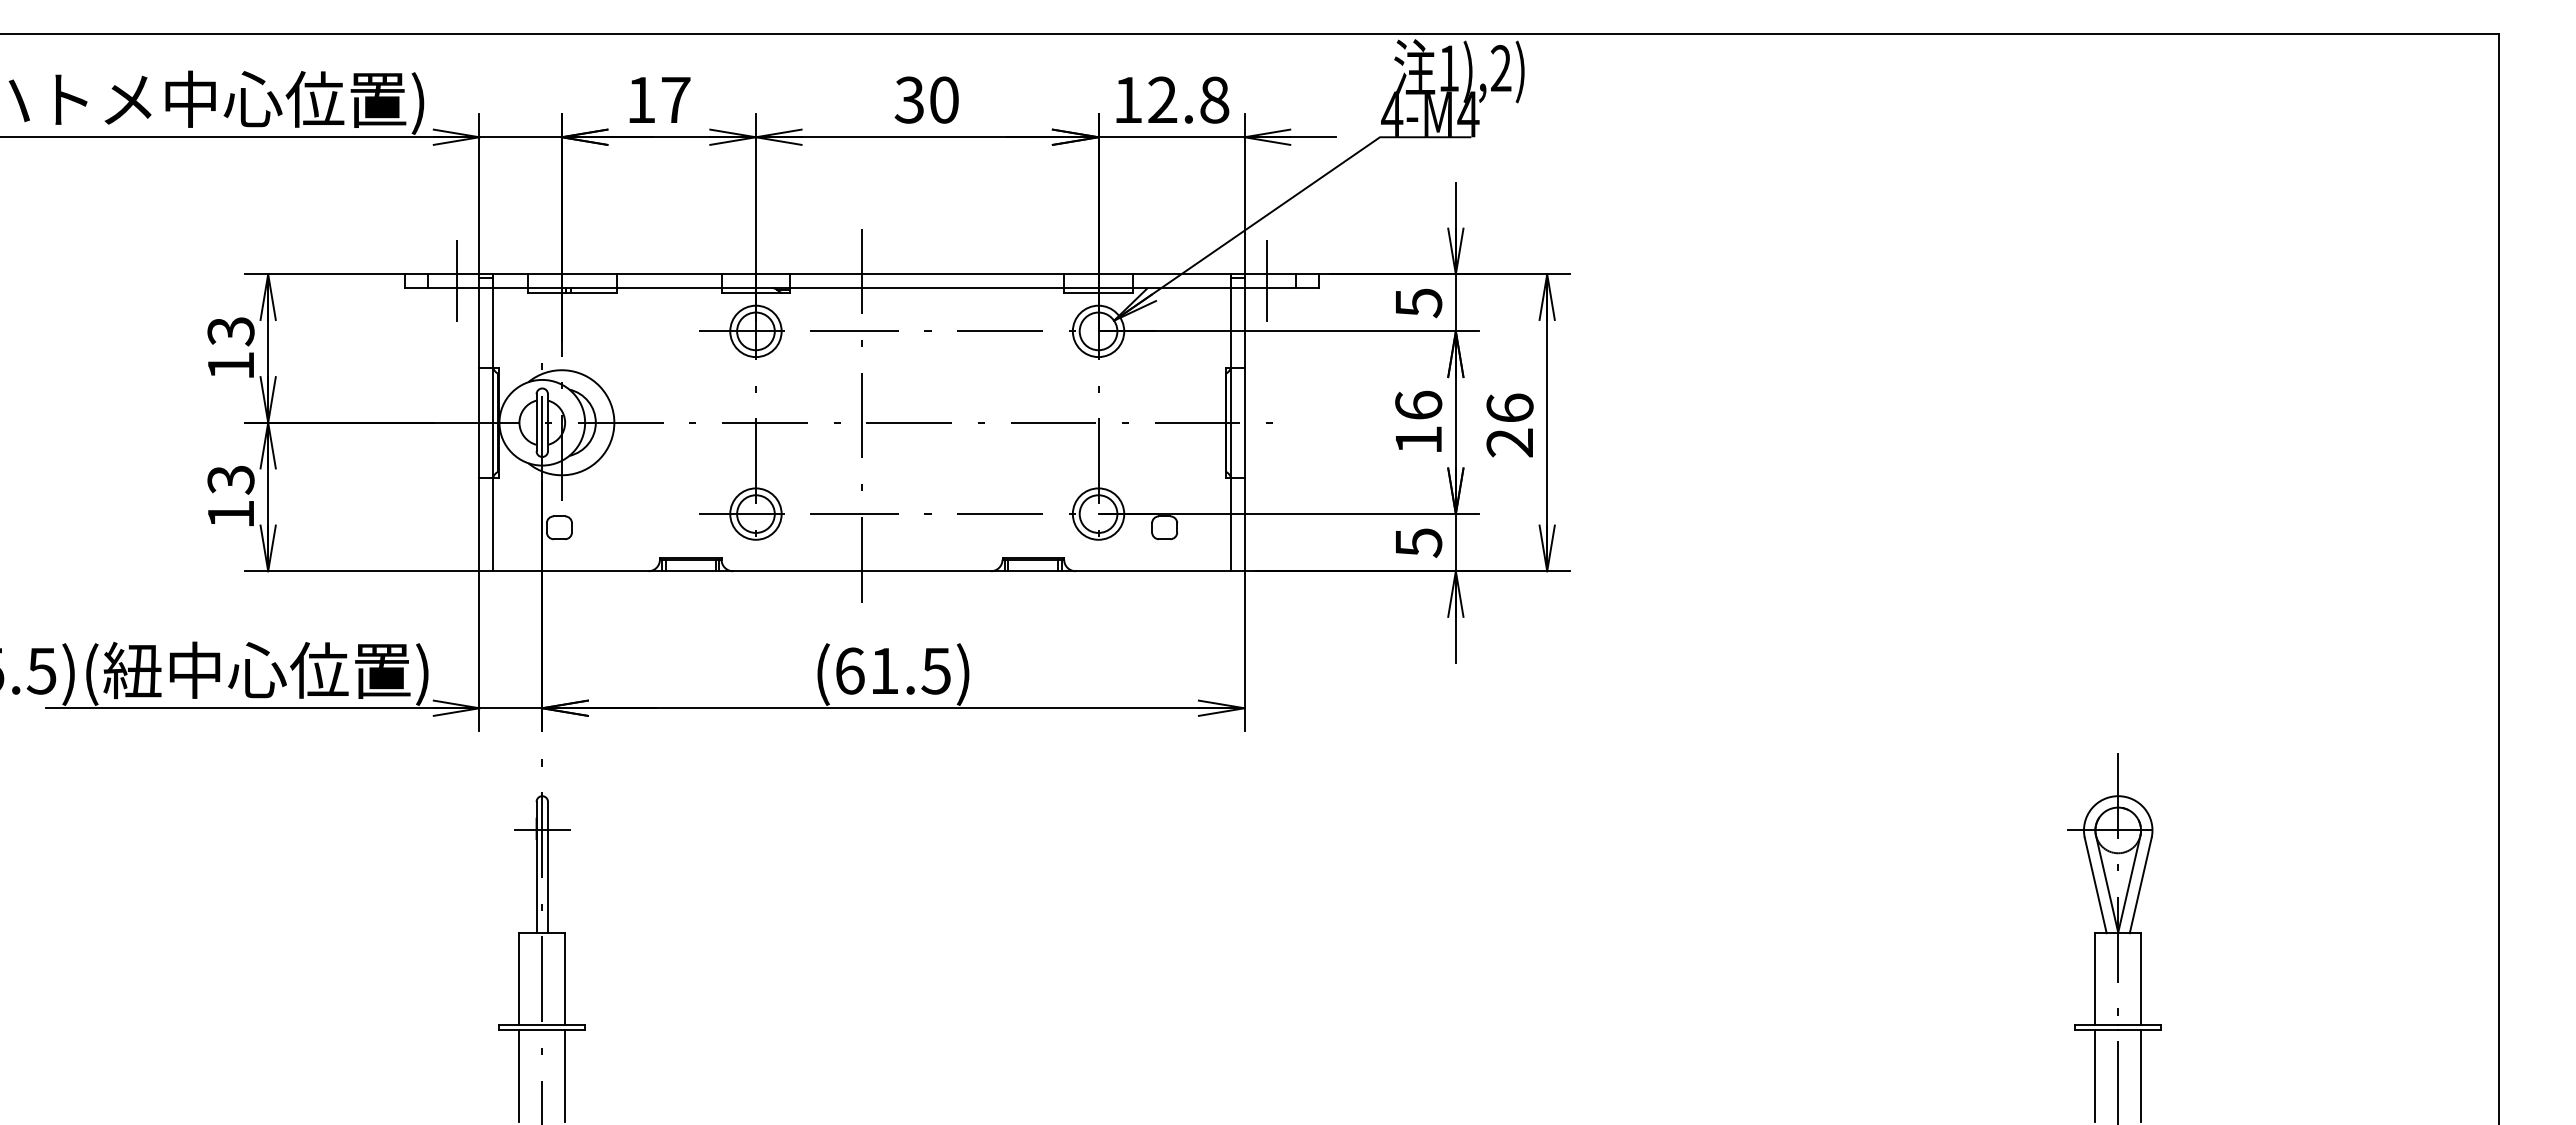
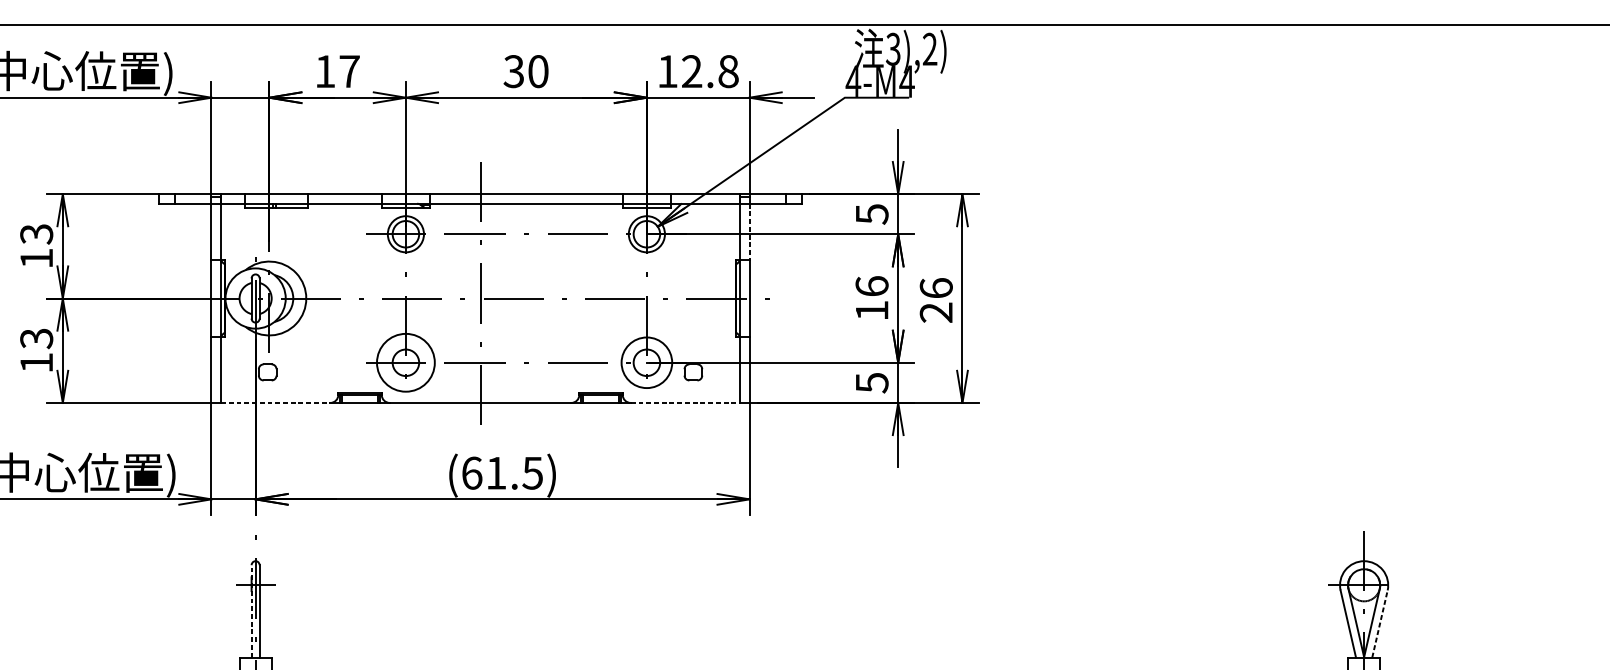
text: (1448, 68) -> (893, 49), 1),2) -> 3),2)
line: (456, 281) -> (195, 199), removed
line: (1267, 281) -> (765, 199), removed
line: (1244, 327) -> (749, 231), solid -> dashed
circle: (755, 513) -> (405, 362), size x1.6
circle: (1098, 513) -> (646, 362), size x1.4
line: (570, 571) -> (275, 403), solid -> dashed
line: (1153, 571) -> (685, 403), solid -> dashed
line: (536, 867) -> (251, 611), solid -> dashed
line: (2140, 884) -> (1379, 623), solid -> dashed

